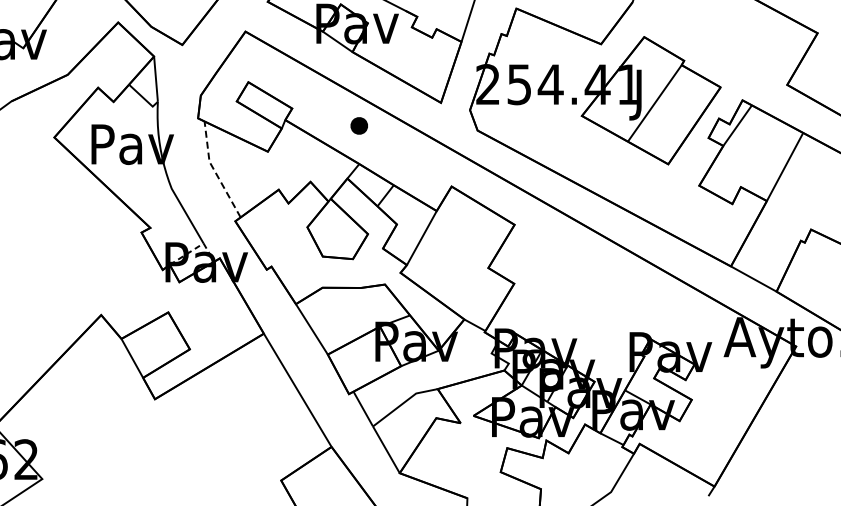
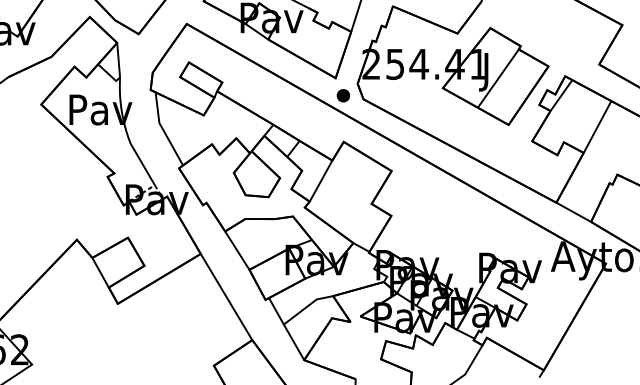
part: (358, 125) -> (342, 95), moved
line: (214, 171) -> (163, 130), dashed -> solid

